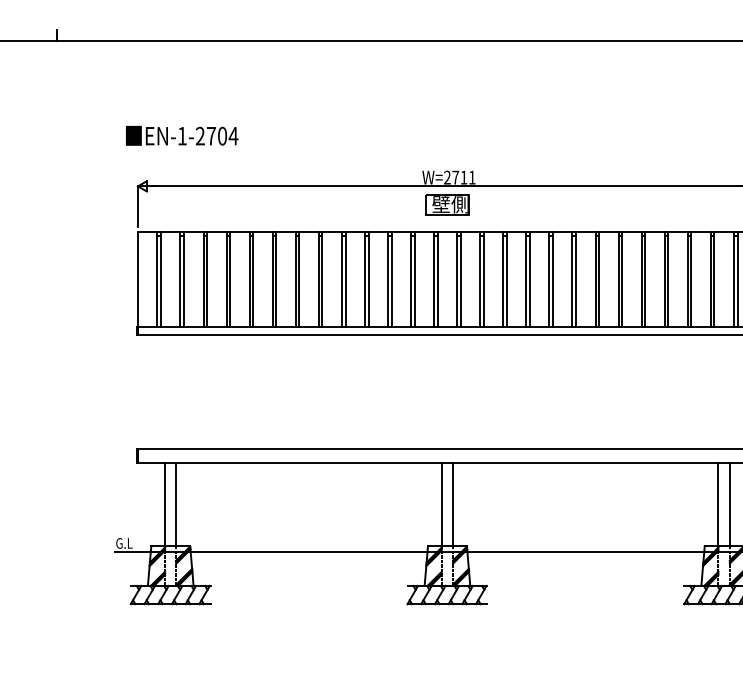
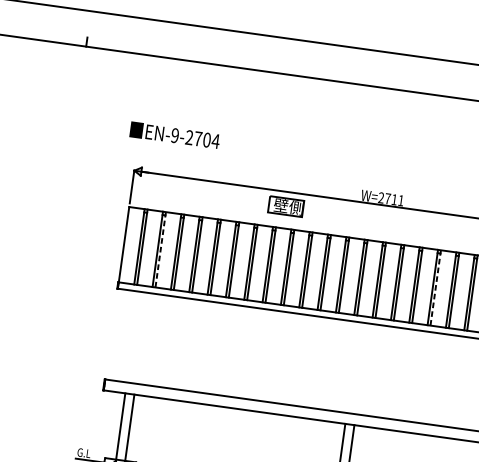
text: (181, 135) -> (174, 135), EN-1-2704 -> EN-9-2704
part: (447, 204) -> (286, 206), moved
line: (184, 278) -> (161, 249), solid -> dashed
line: (530, 278) -> (436, 287), solid -> dashed

